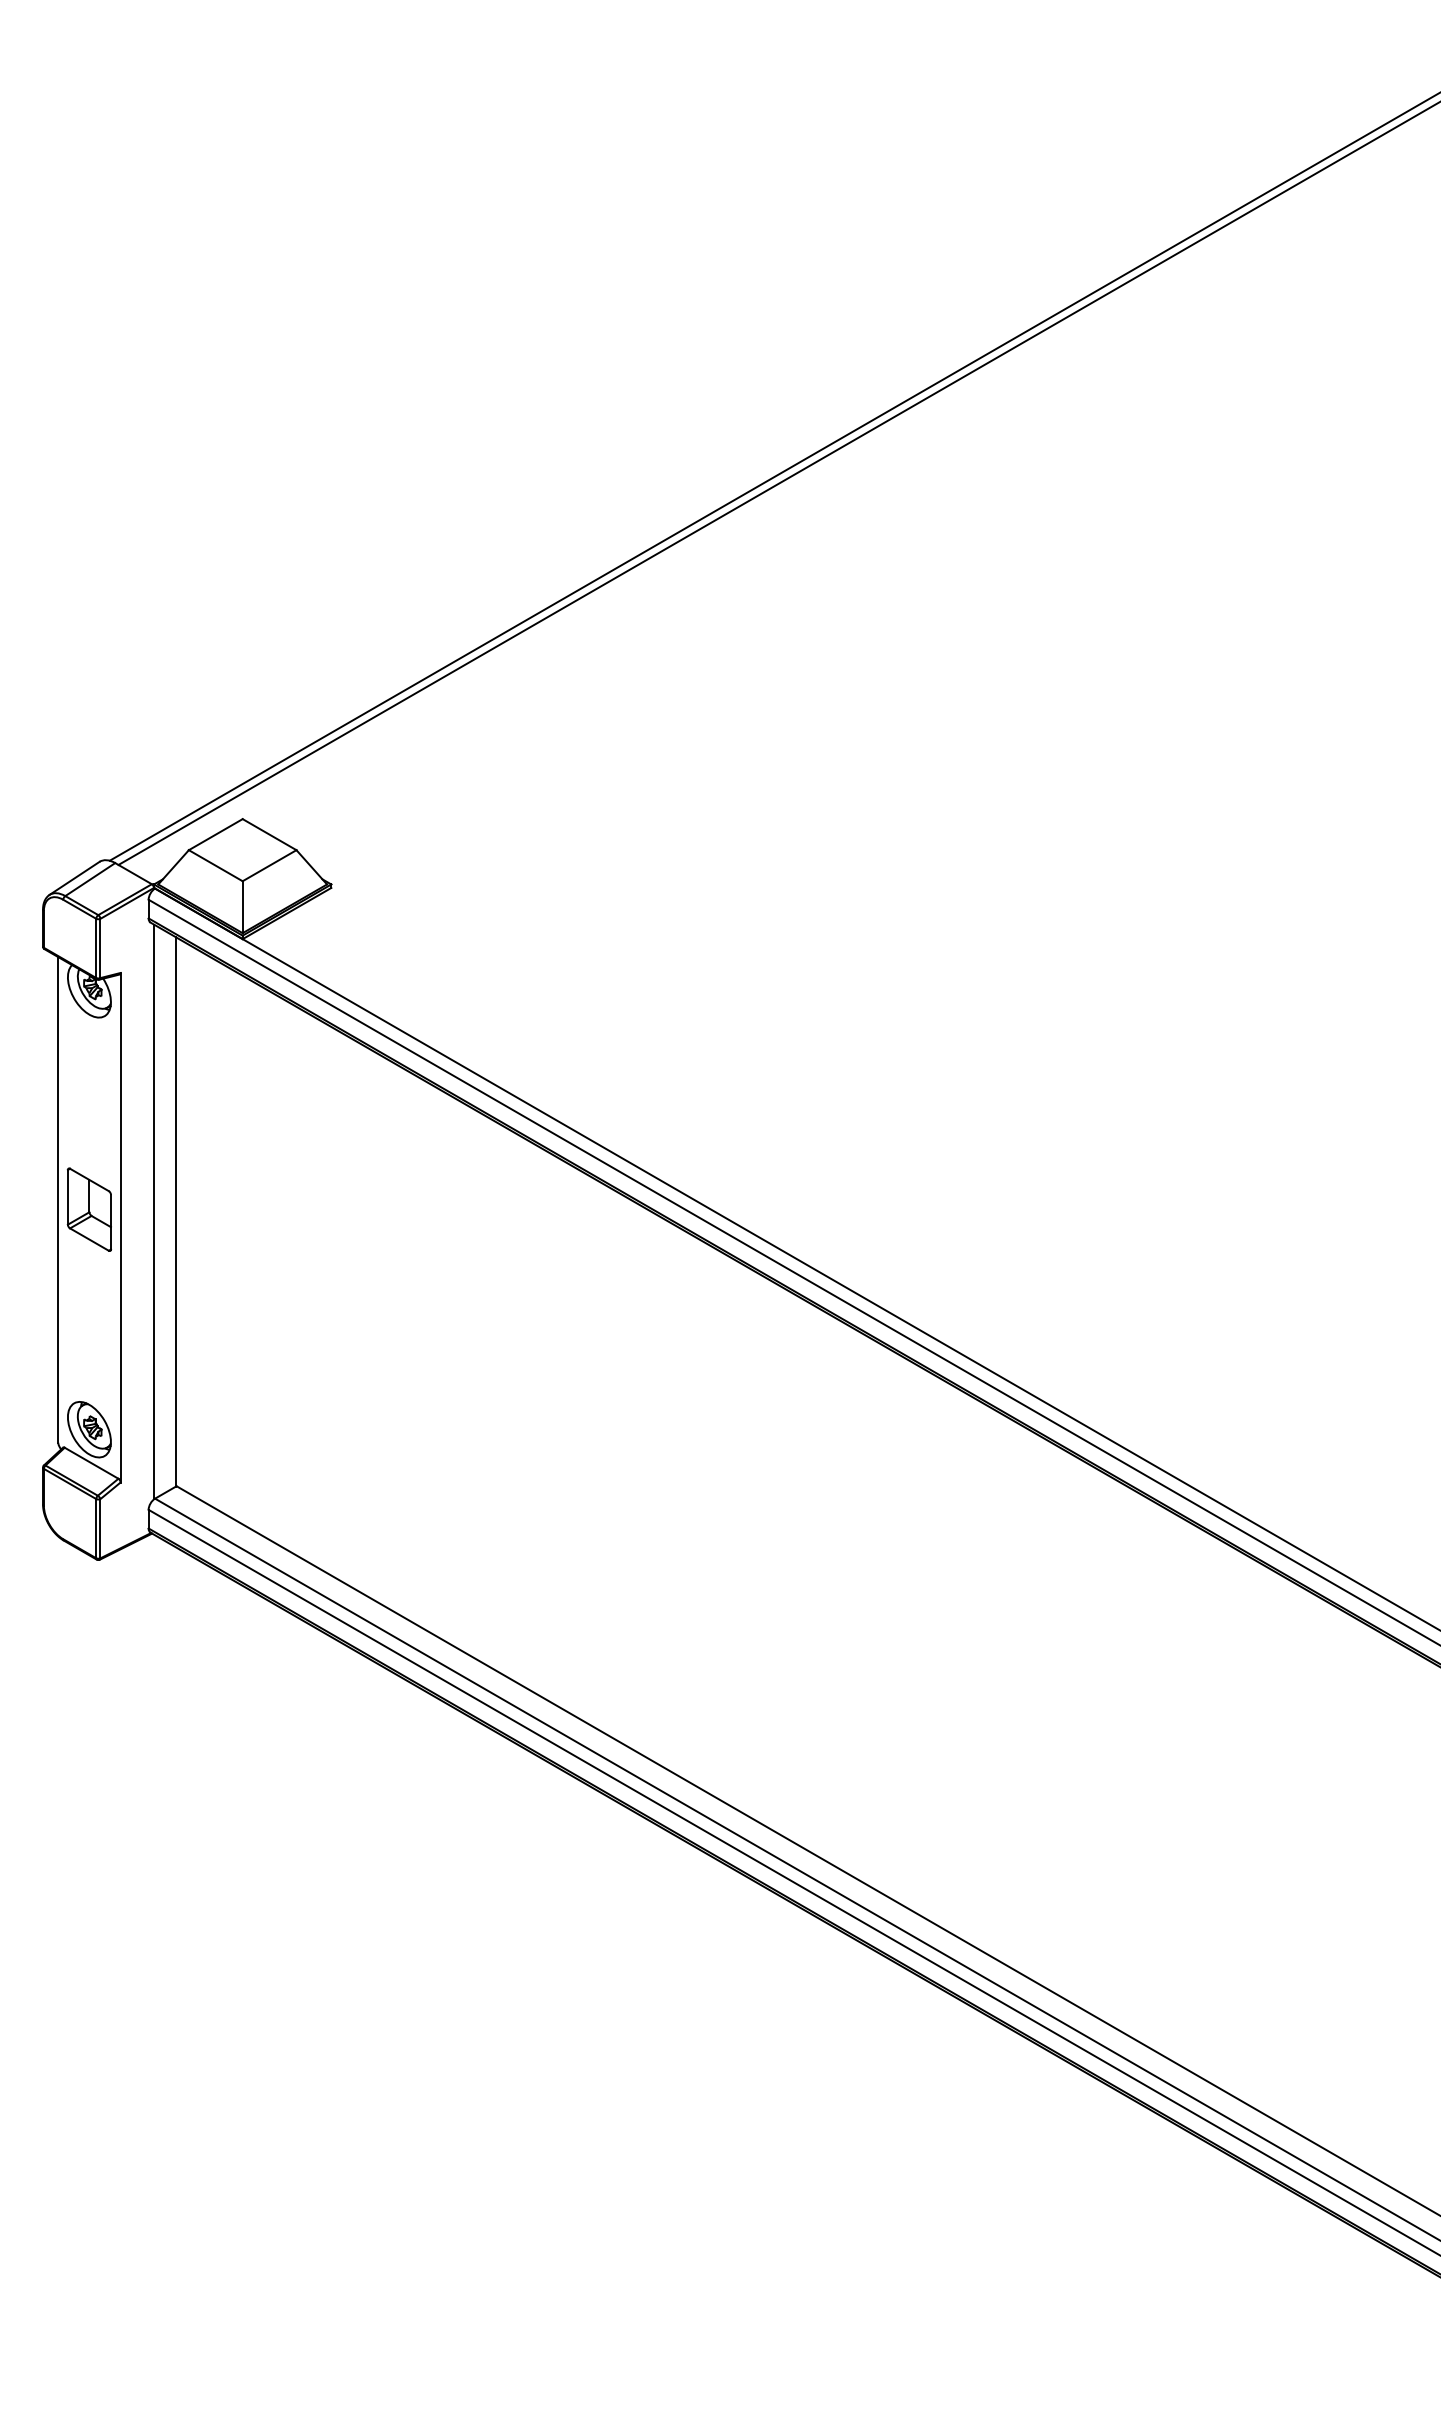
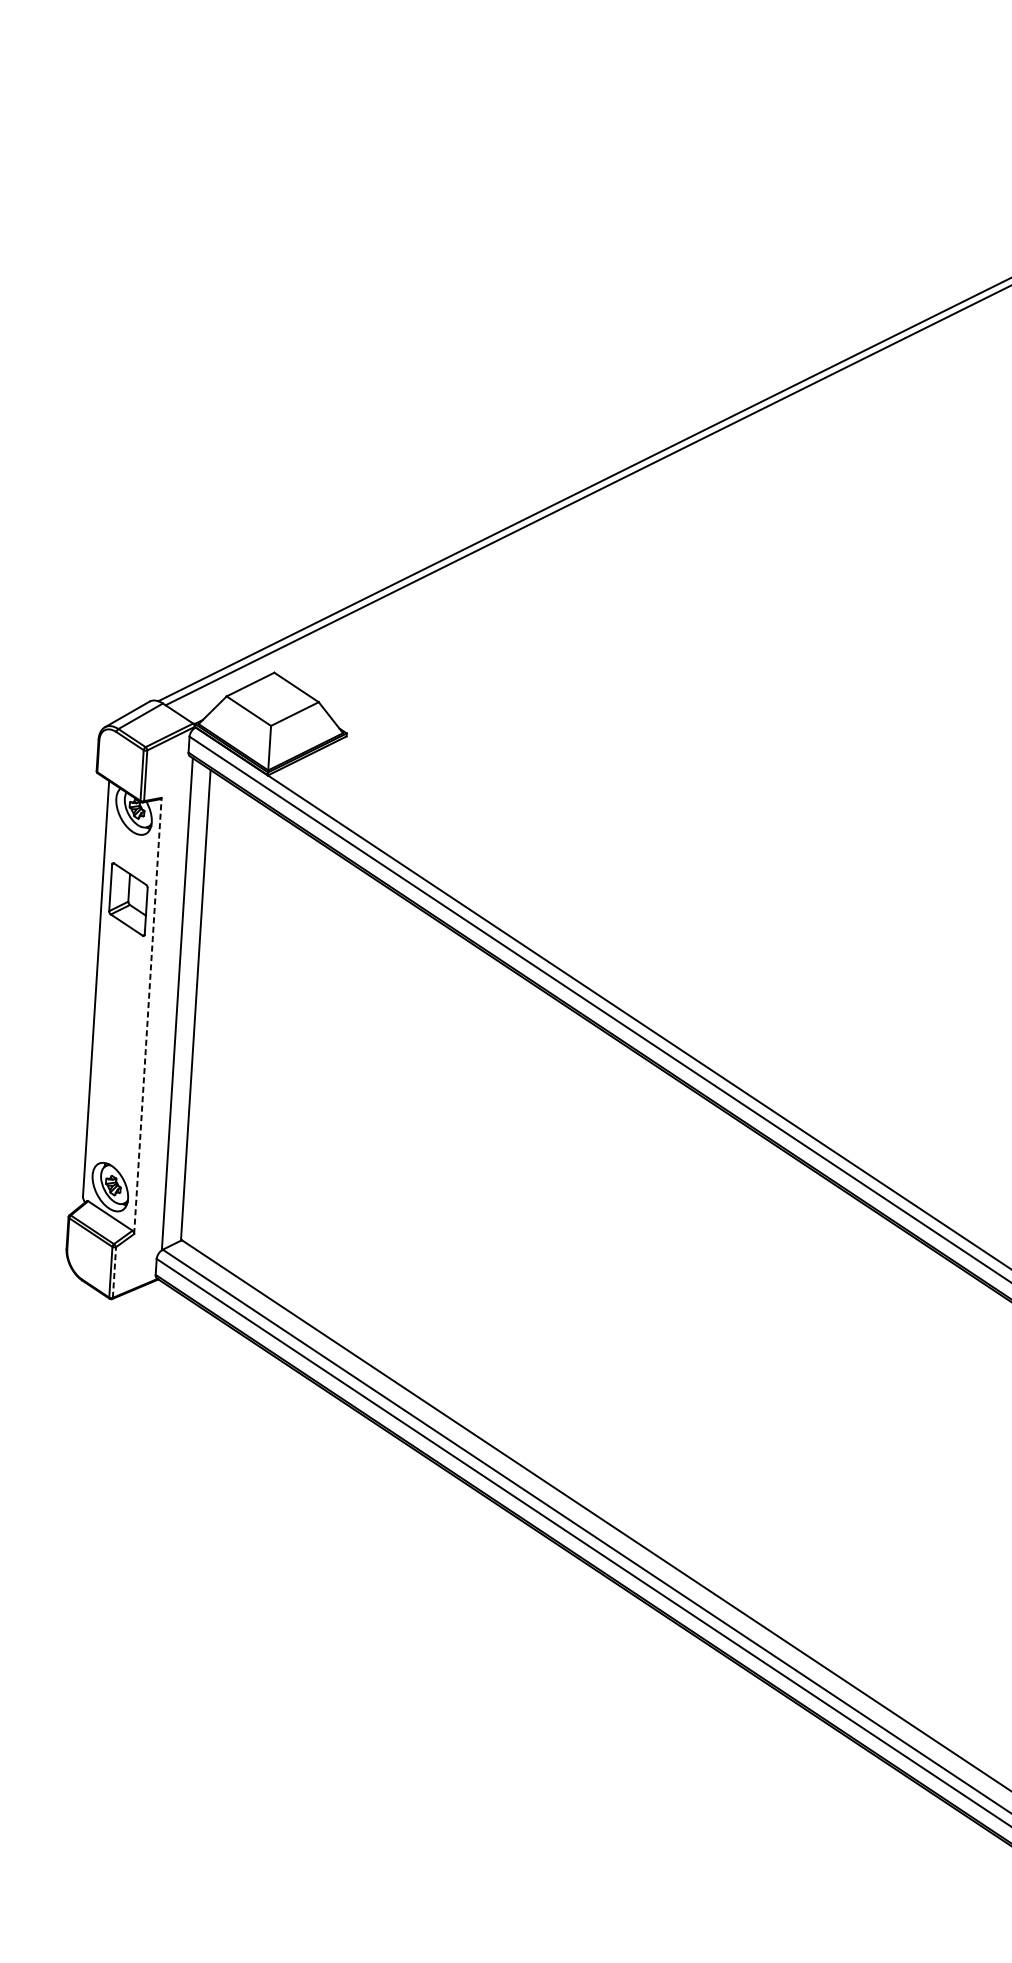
part: (88, 1209) -> (127, 899), moved
line: (120, 1227) -> (147, 1015), solid -> dashed
line: (100, 1528) -> (114, 1272), solid -> dashed

